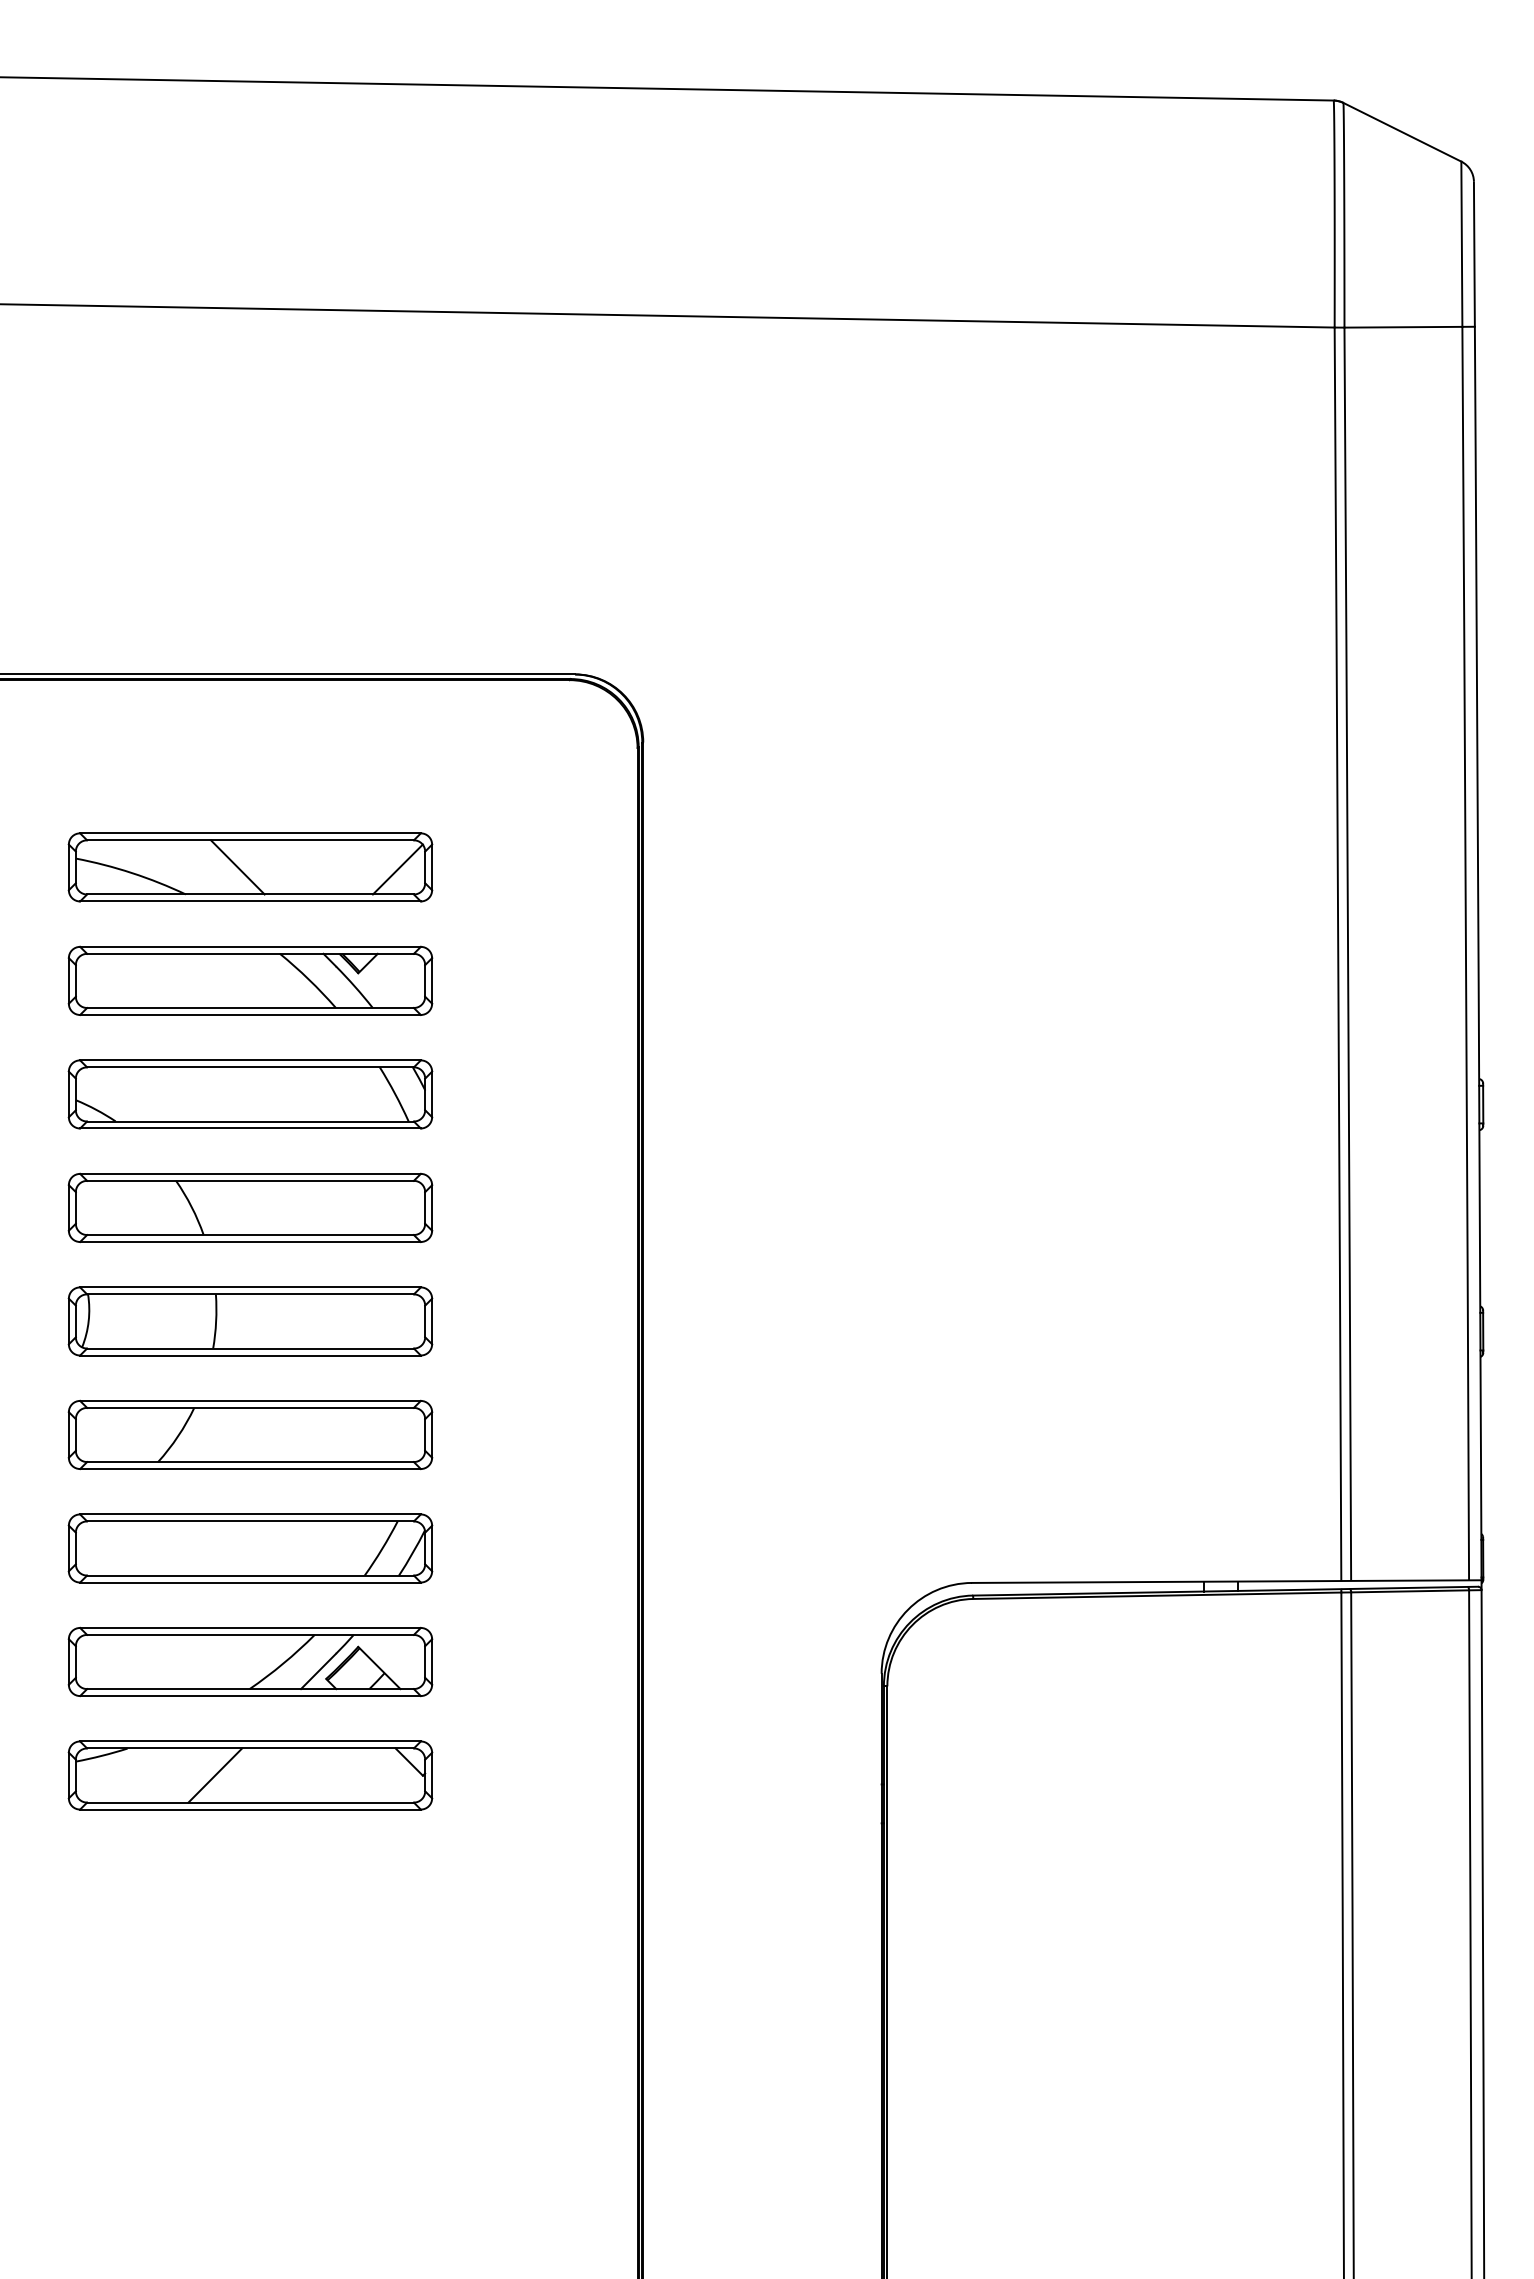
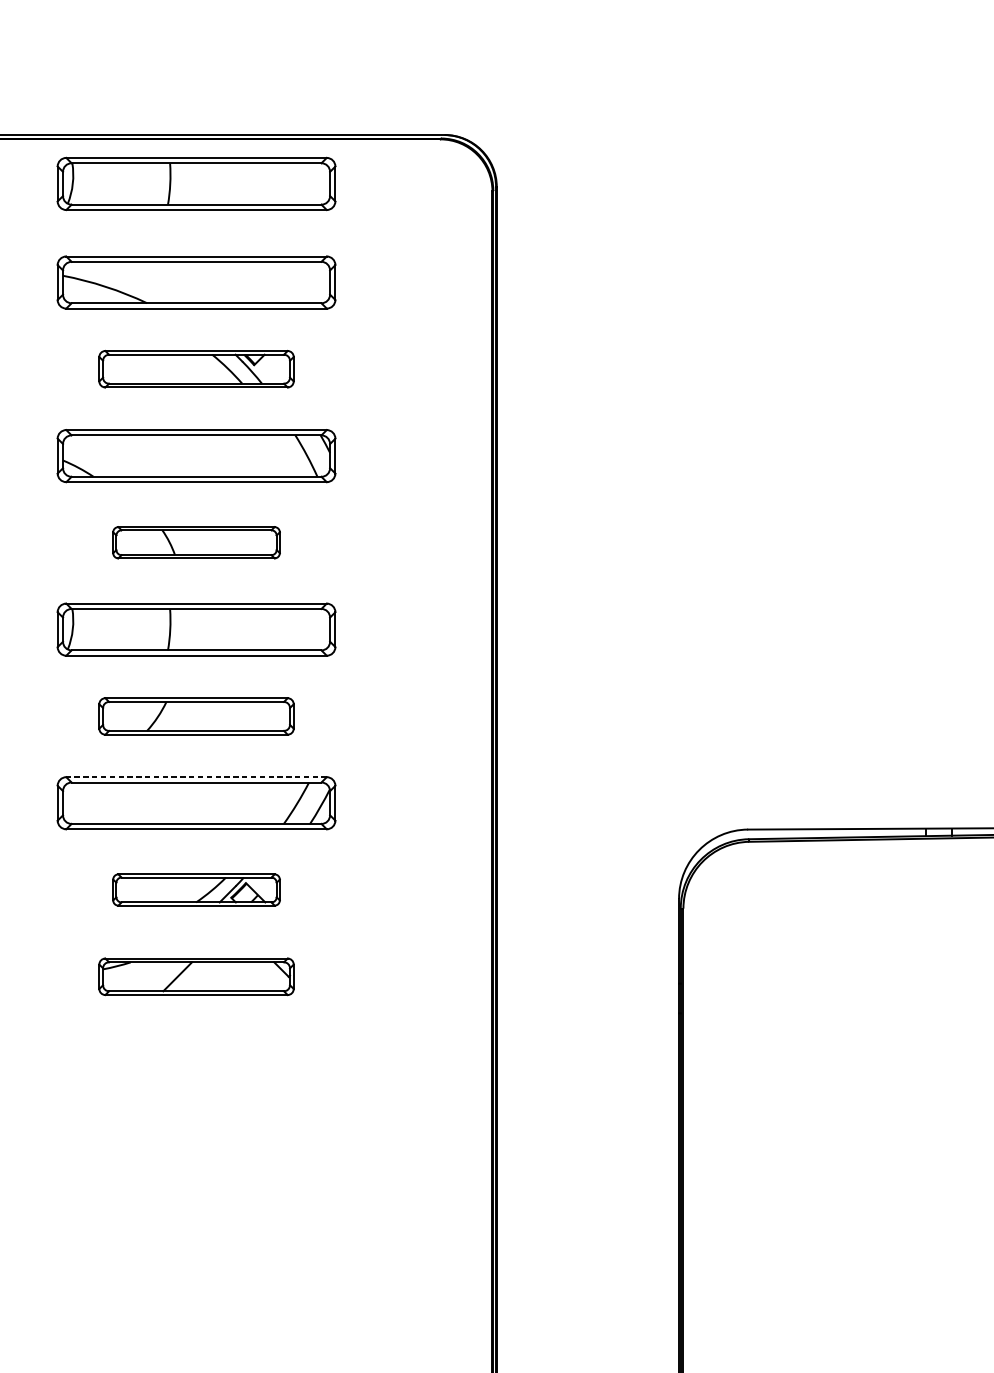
part: (250, 738) -> (196, 184), added
line: (237, 867) -> (186, 282), removed
line: (397, 869) -> (308, 284), removed
part: (250, 980) -> (196, 369), size x0.7
part: (250, 1207) -> (196, 542), size x0.6
part: (250, 1434) -> (196, 716), size x0.7
line: (250, 1514) -> (196, 777), solid -> dashed
part: (250, 1661) -> (196, 889), size x0.6
part: (250, 1775) -> (196, 976), size x0.7

